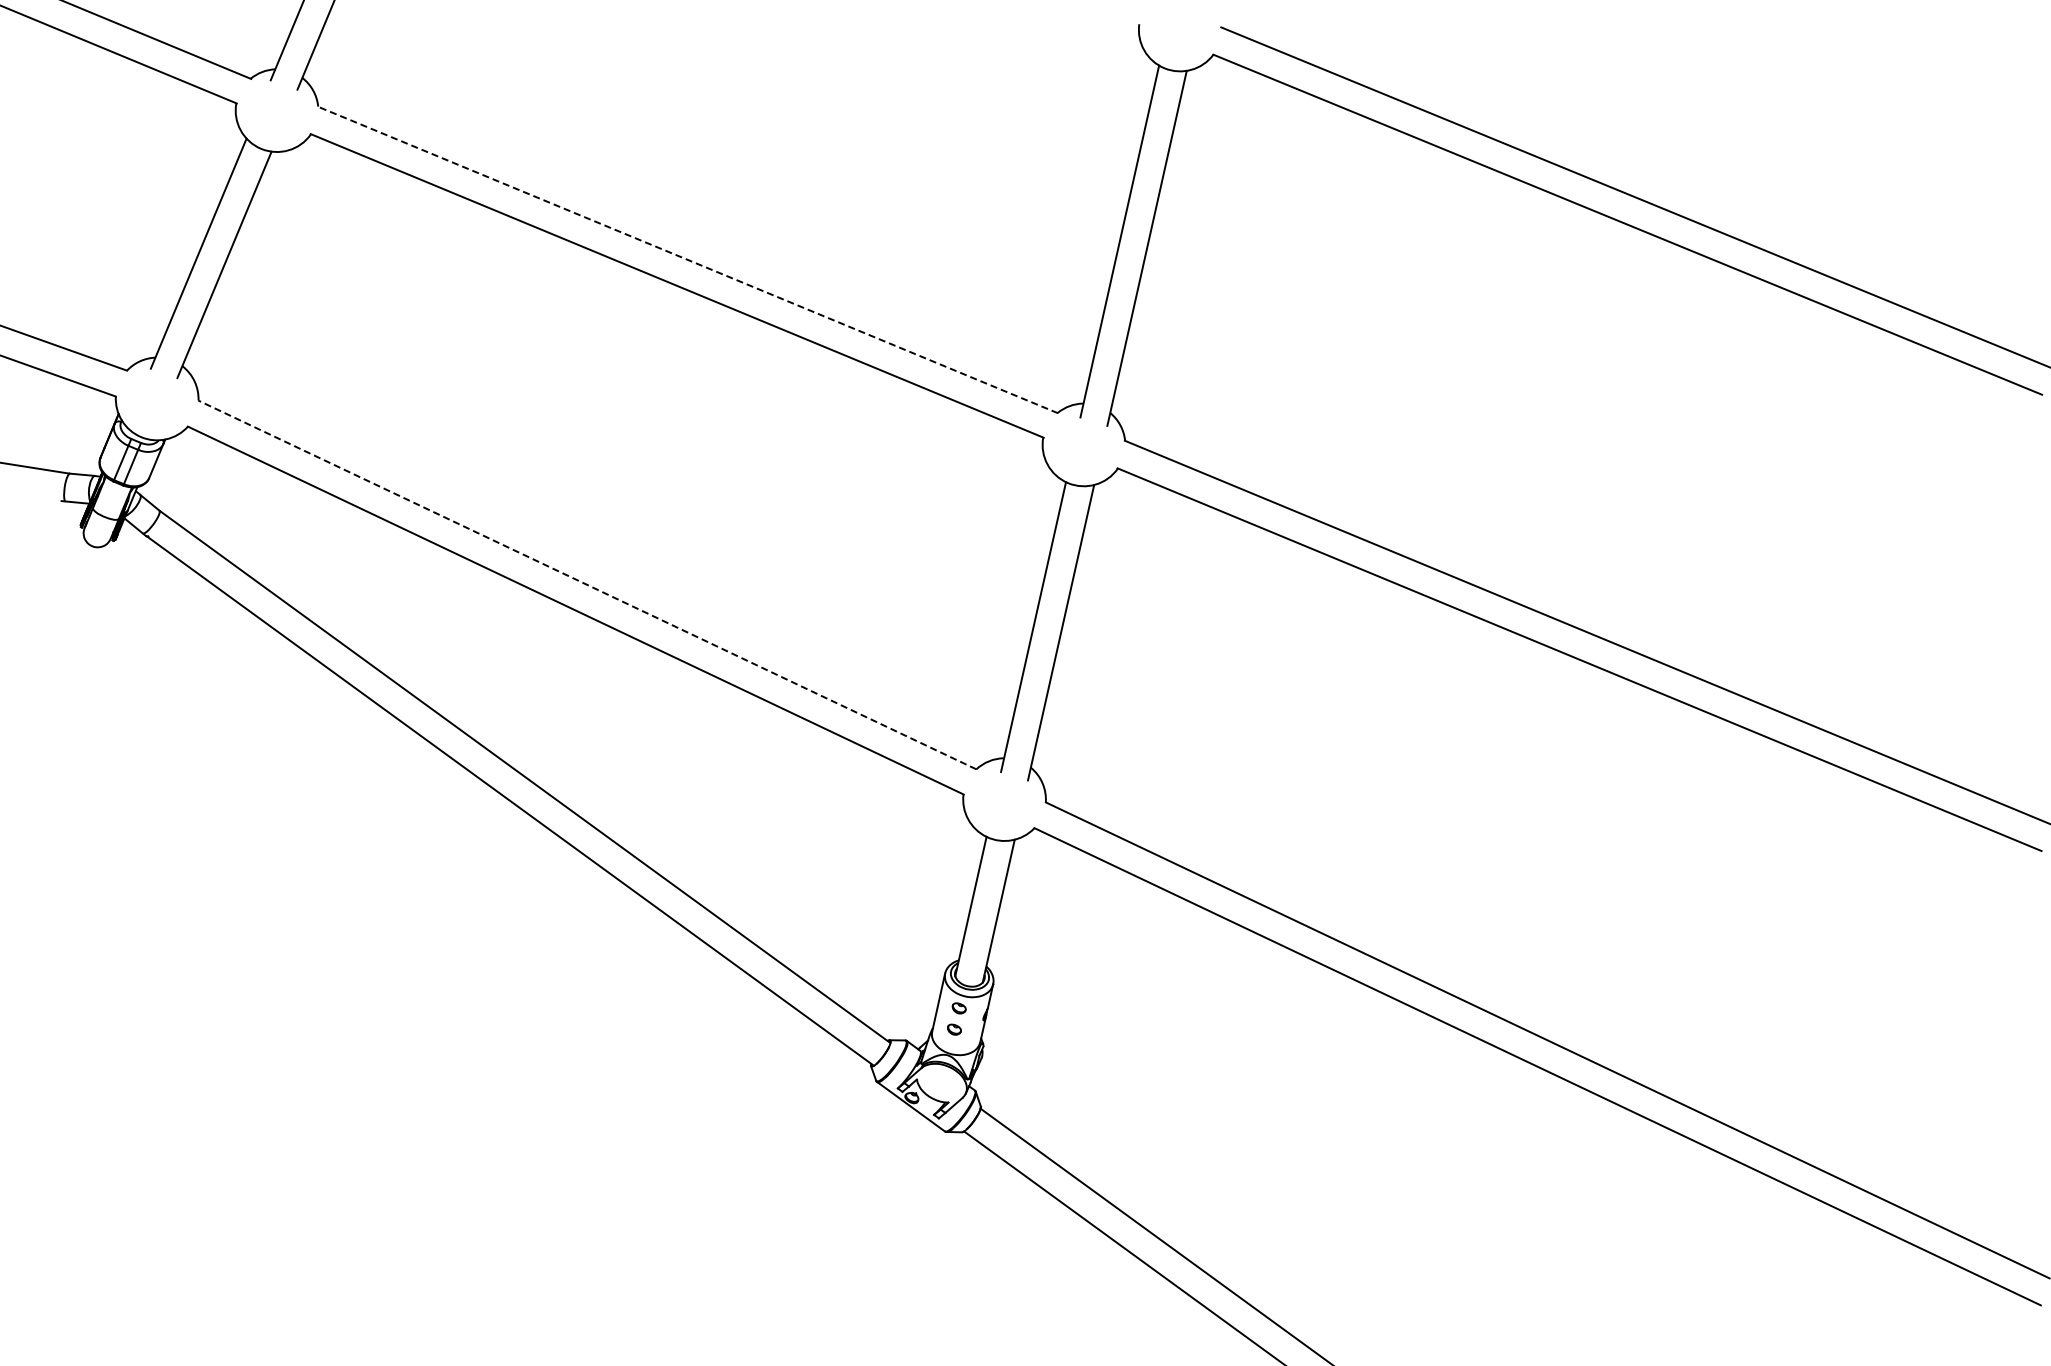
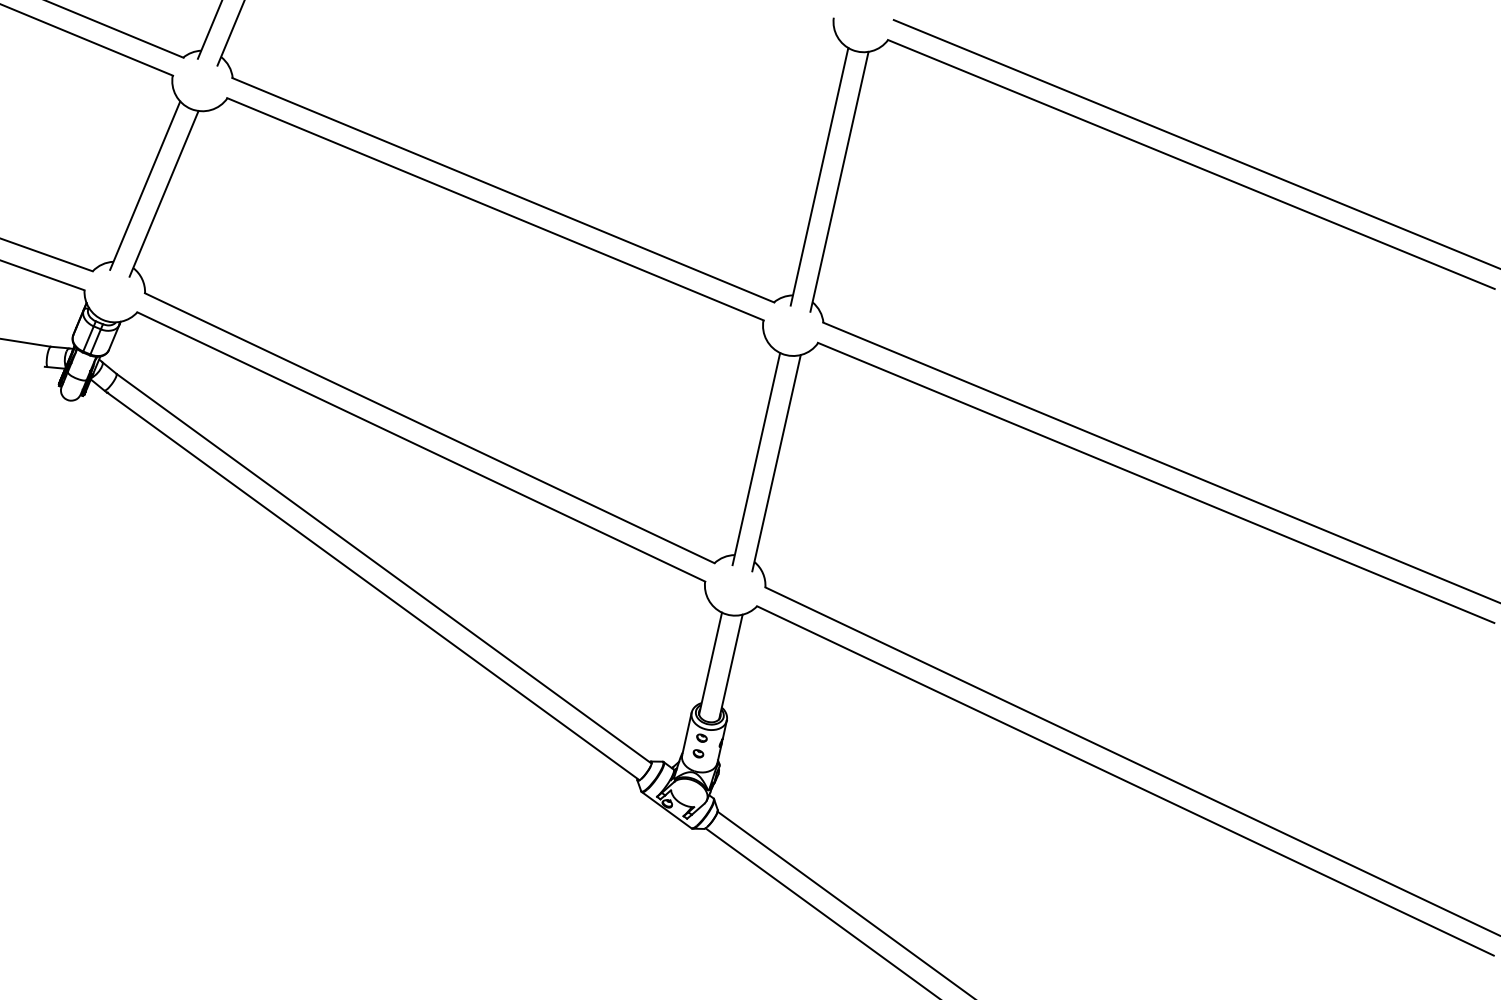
line: (687, 259) -> (503, 189), dashed -> solid
line: (587, 584) -> (429, 427), dashed -> solid

